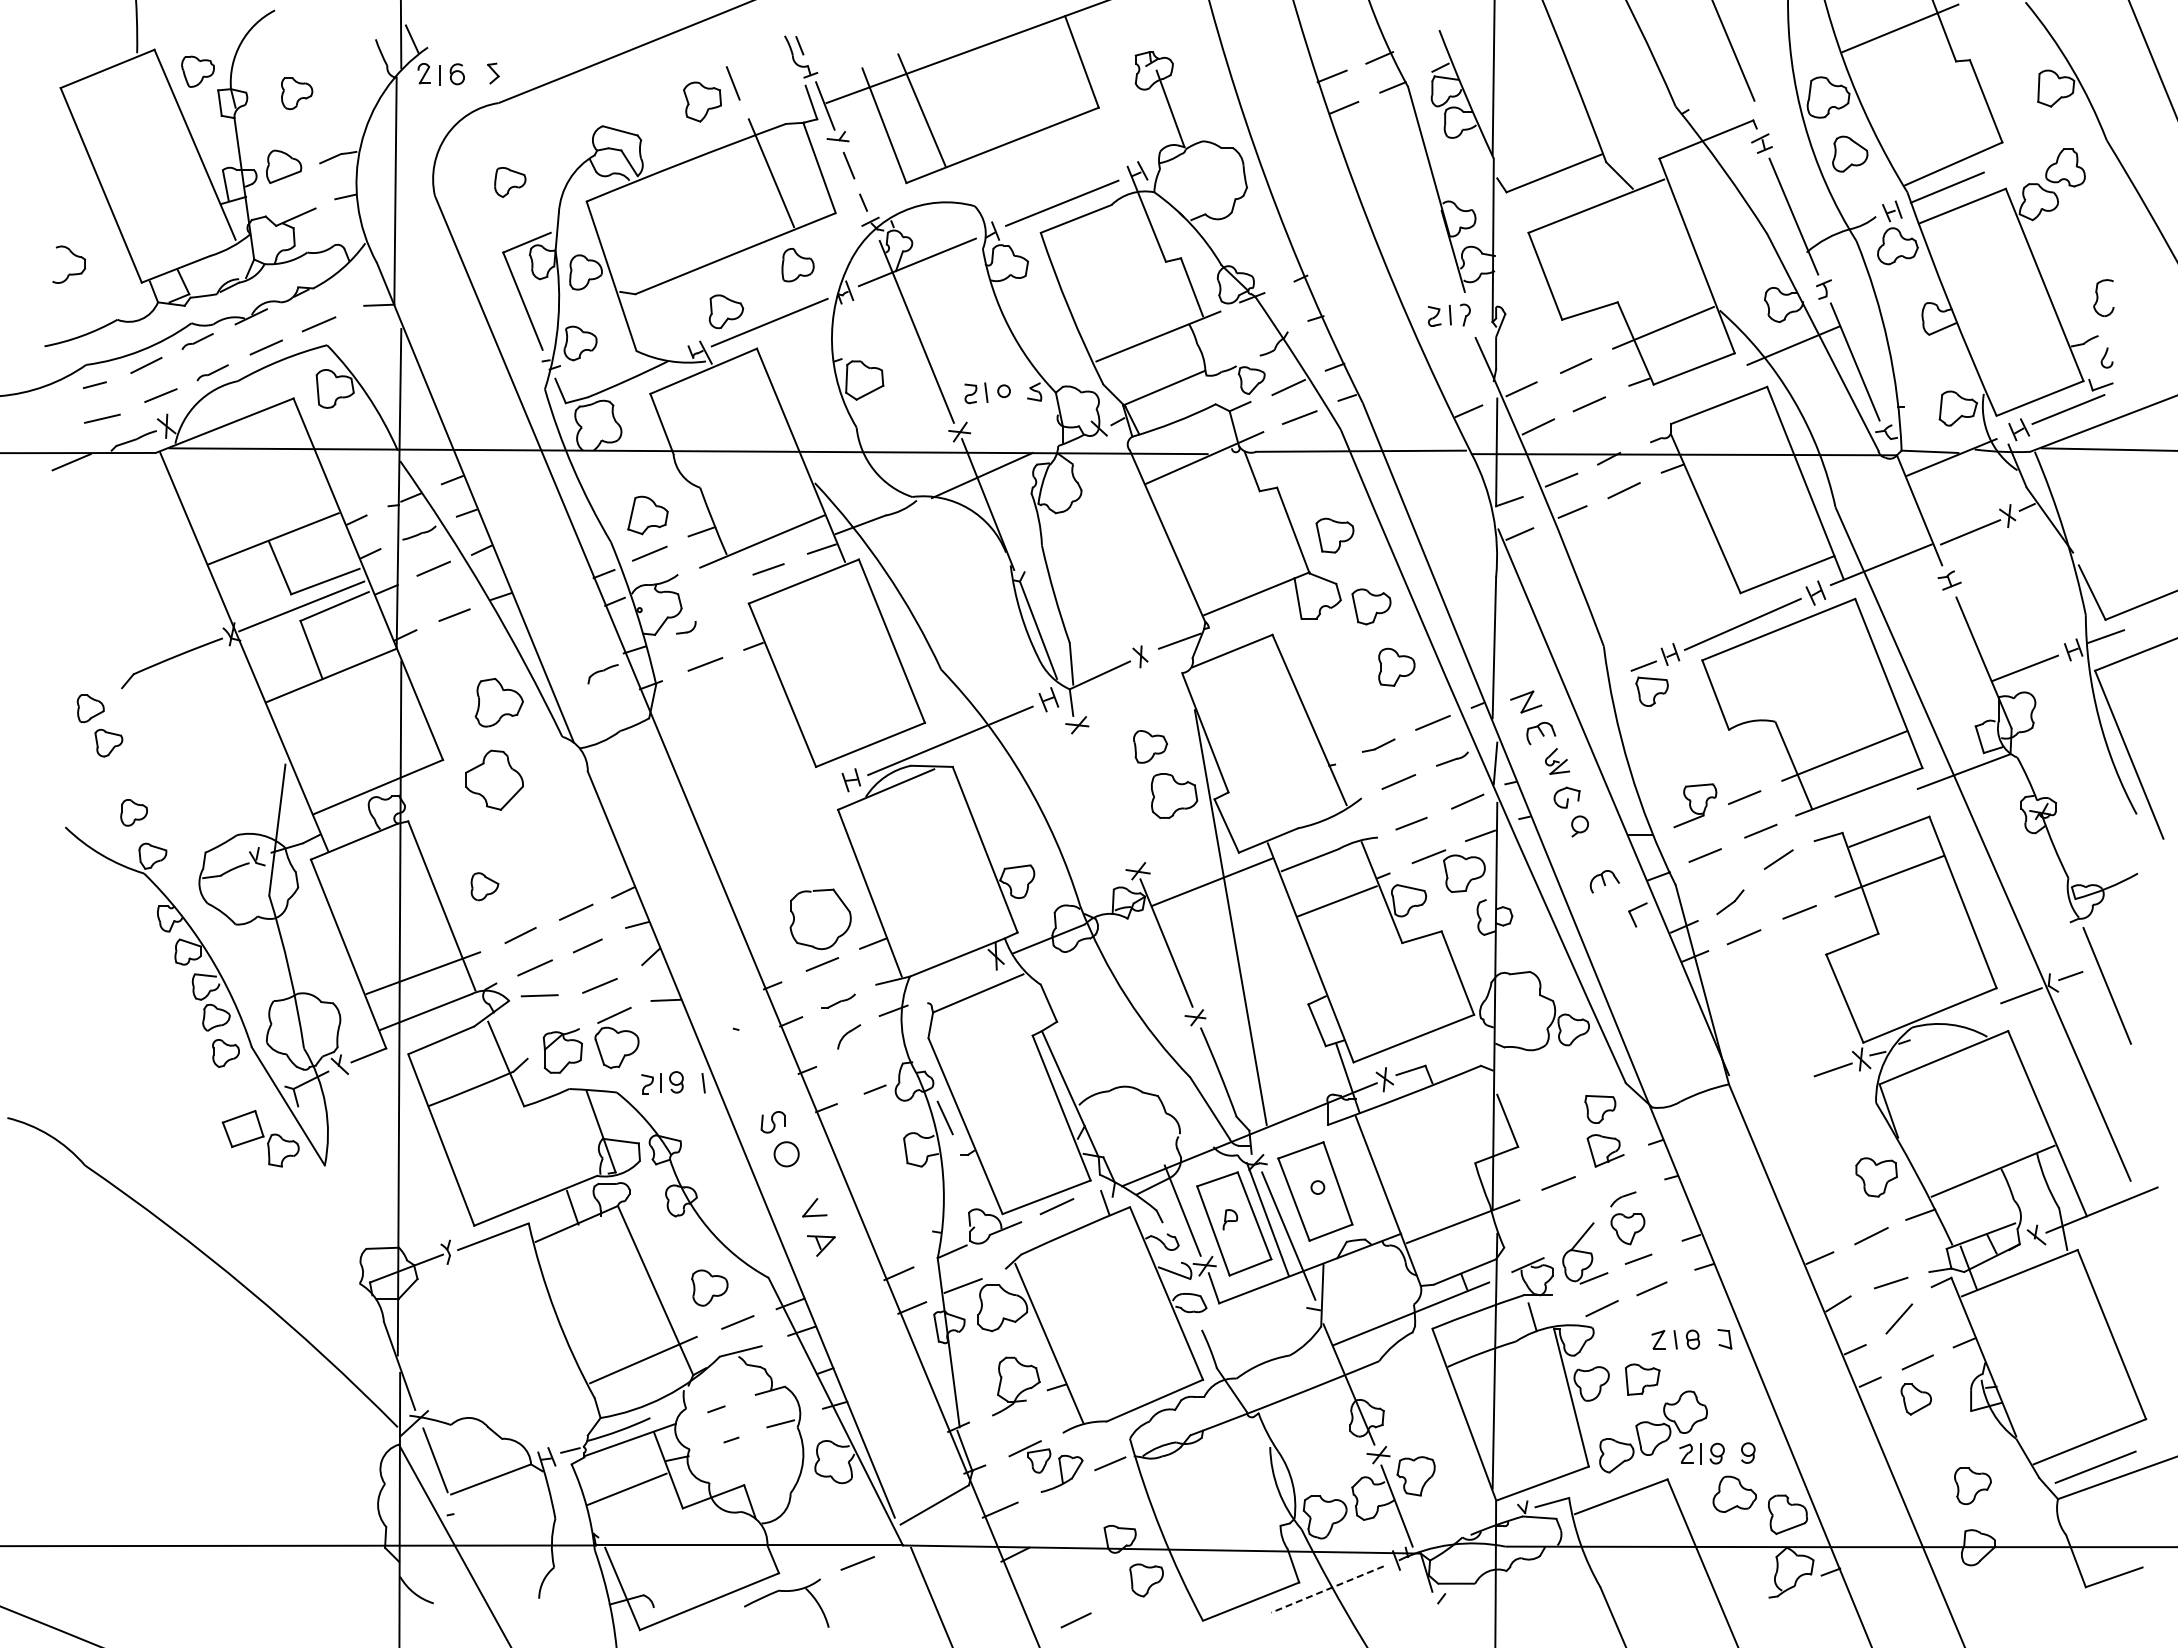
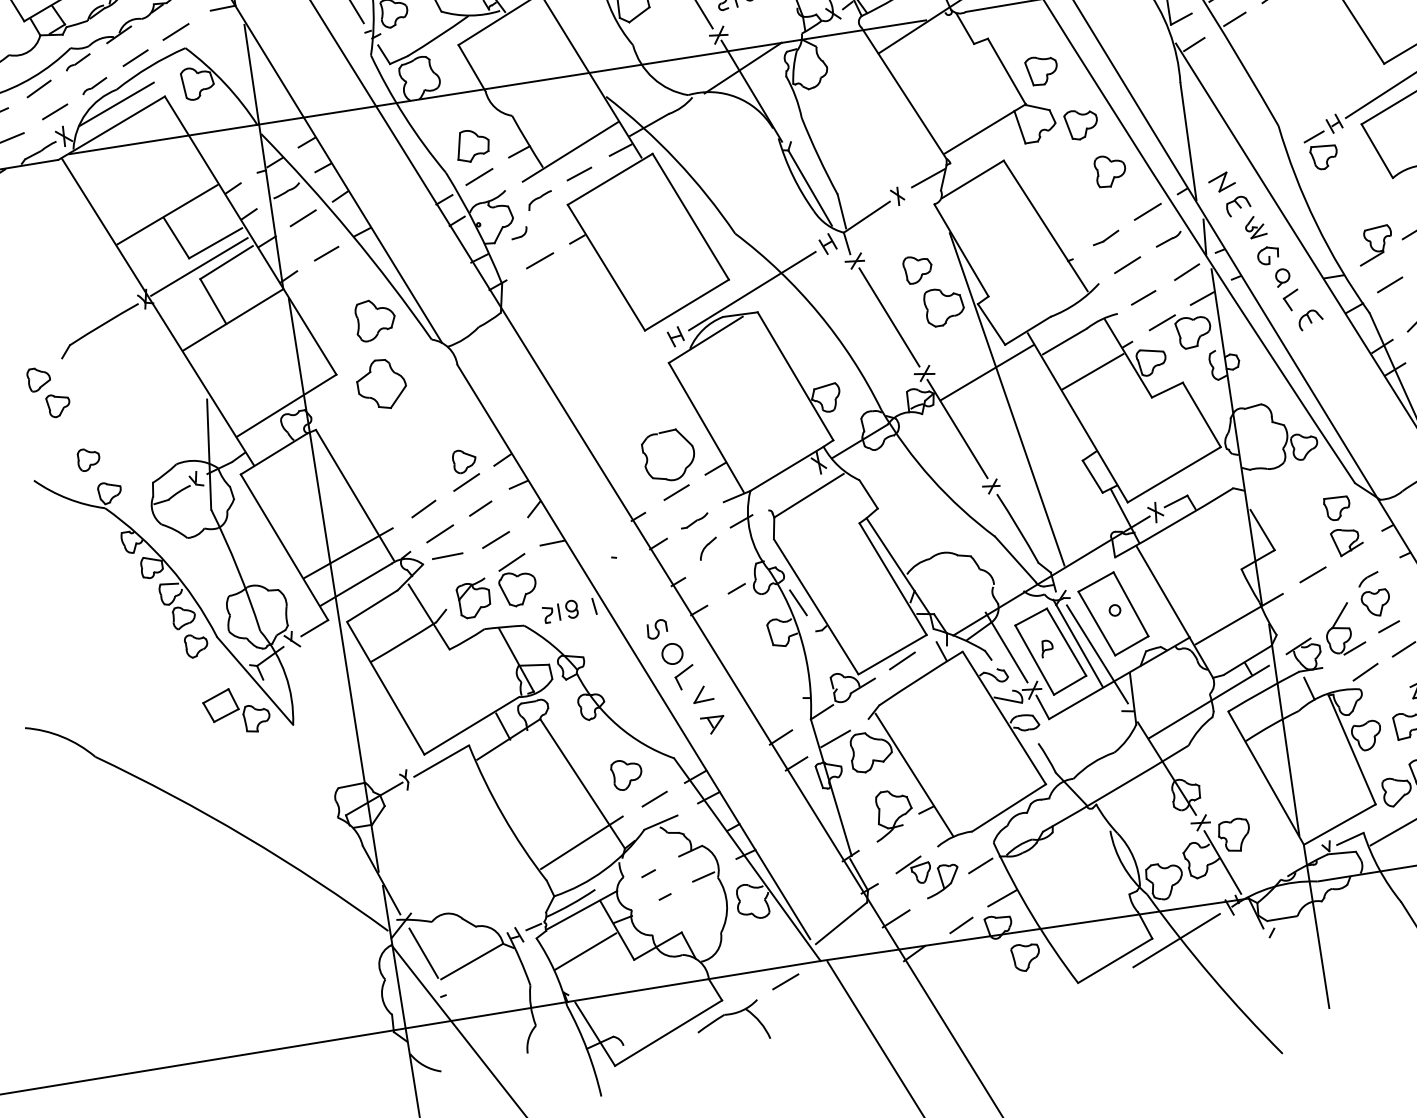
line: (234, 398) -> (116, 104), added
part: (602, 674) -> (539, 200), moved
line: (1107, 797) -> (889, 316), added
part: (484, 886) -> (464, 461), moved
part: (1637, 914) -> (1291, 300), moved
part: (796, 1184) -> (684, 677), added
line: (1129, 1506) -> (1002, 898), added
line: (1327, 1589) -> (1176, 940), dashed -> solid
line: (1075, 1620) -> (960, 925), moved

